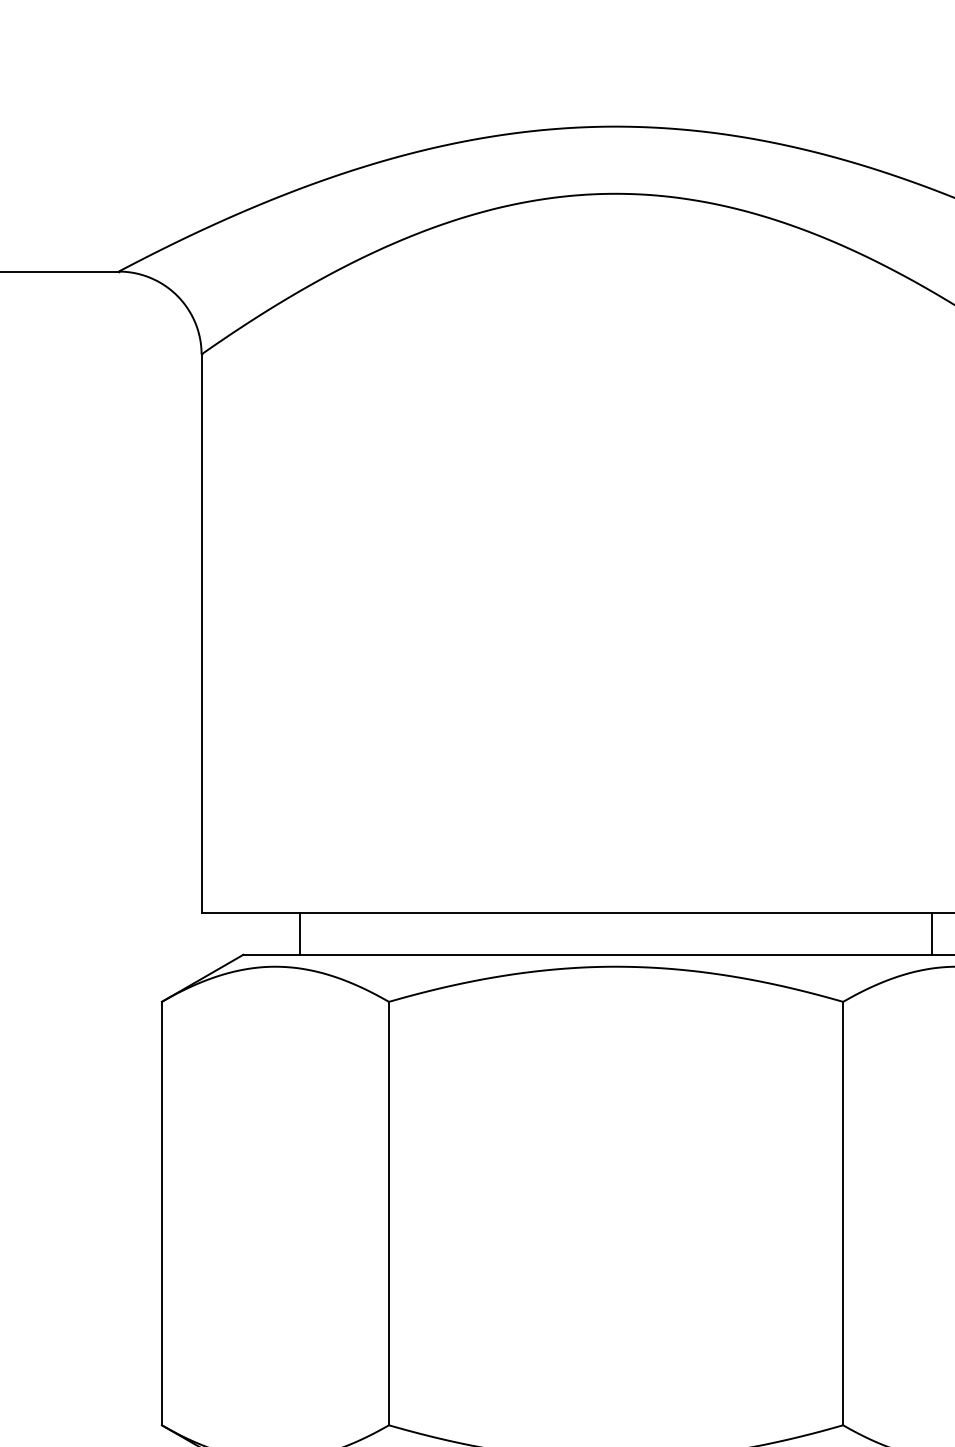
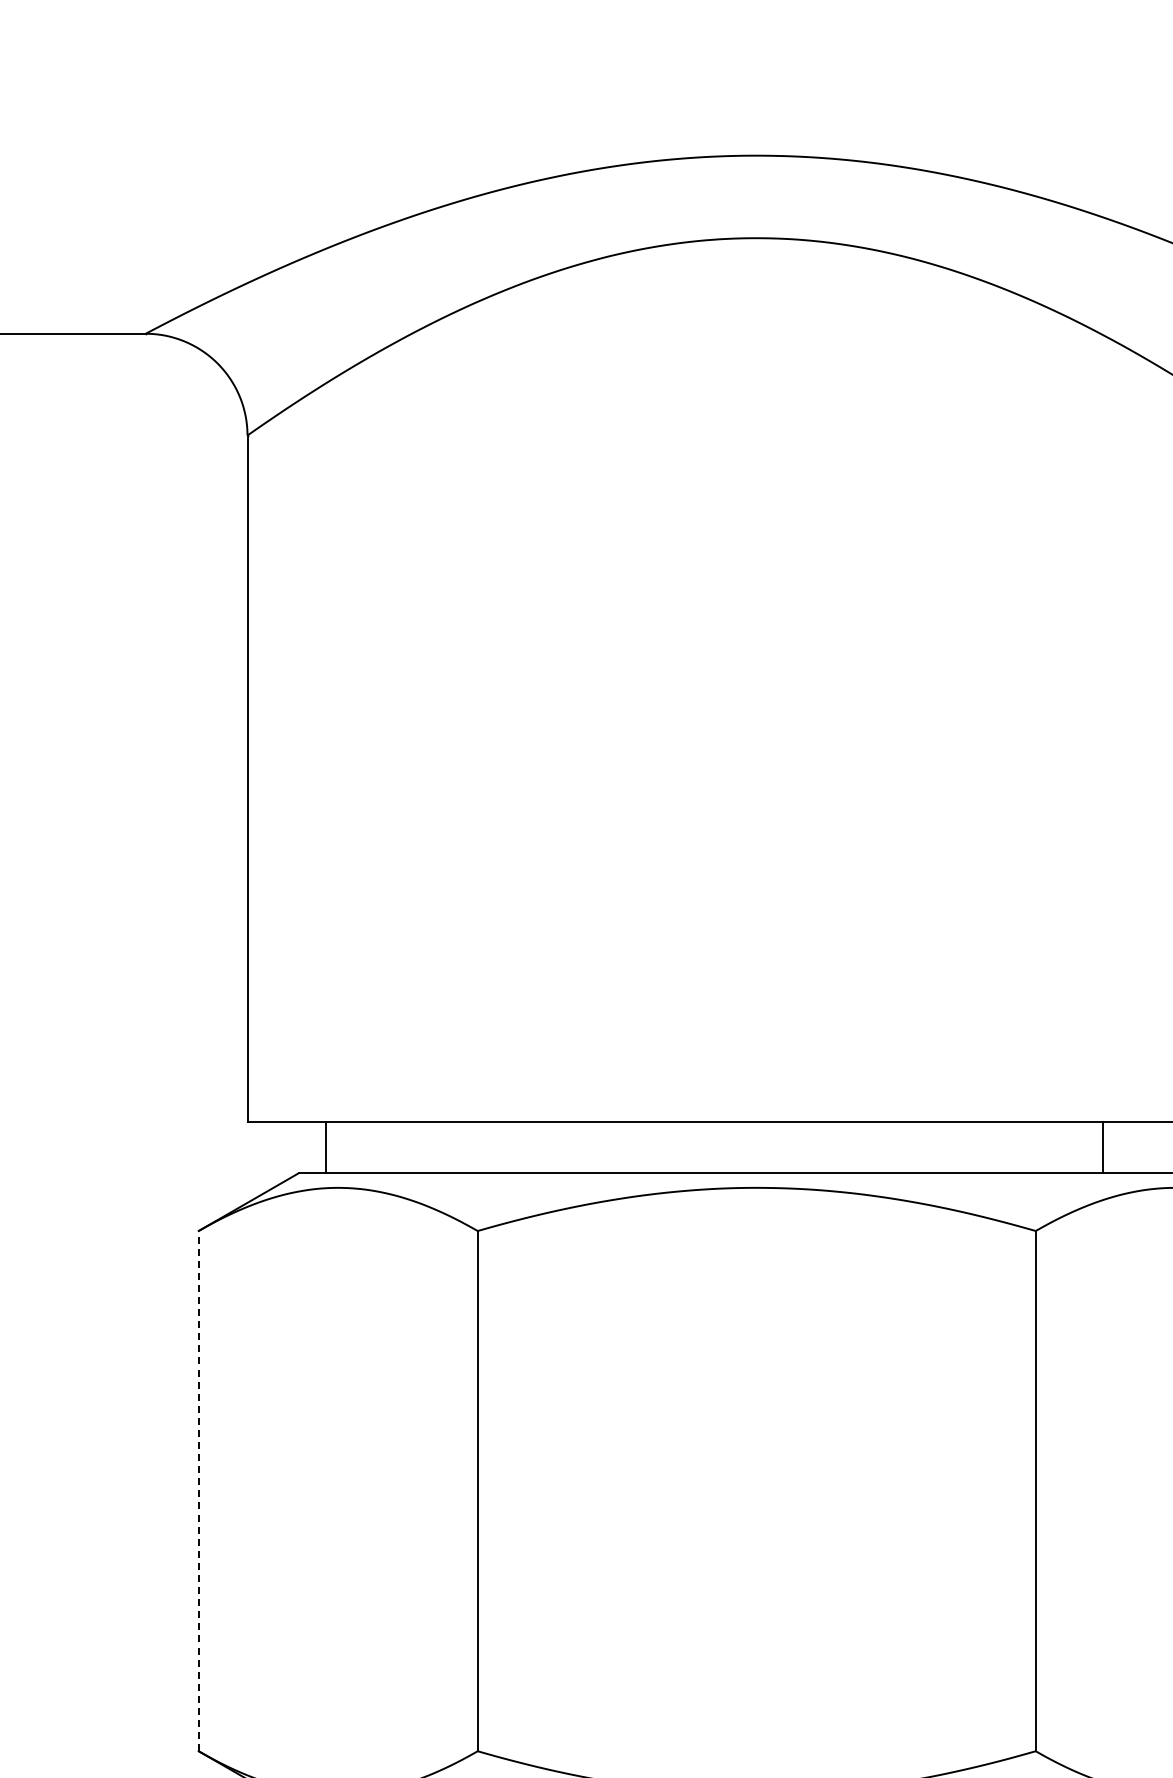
line: (299, 933) -> (325, 1147), moved
line: (931, 933) -> (1102, 1147), moved
line: (161, 1213) -> (198, 1490), solid -> dashed

